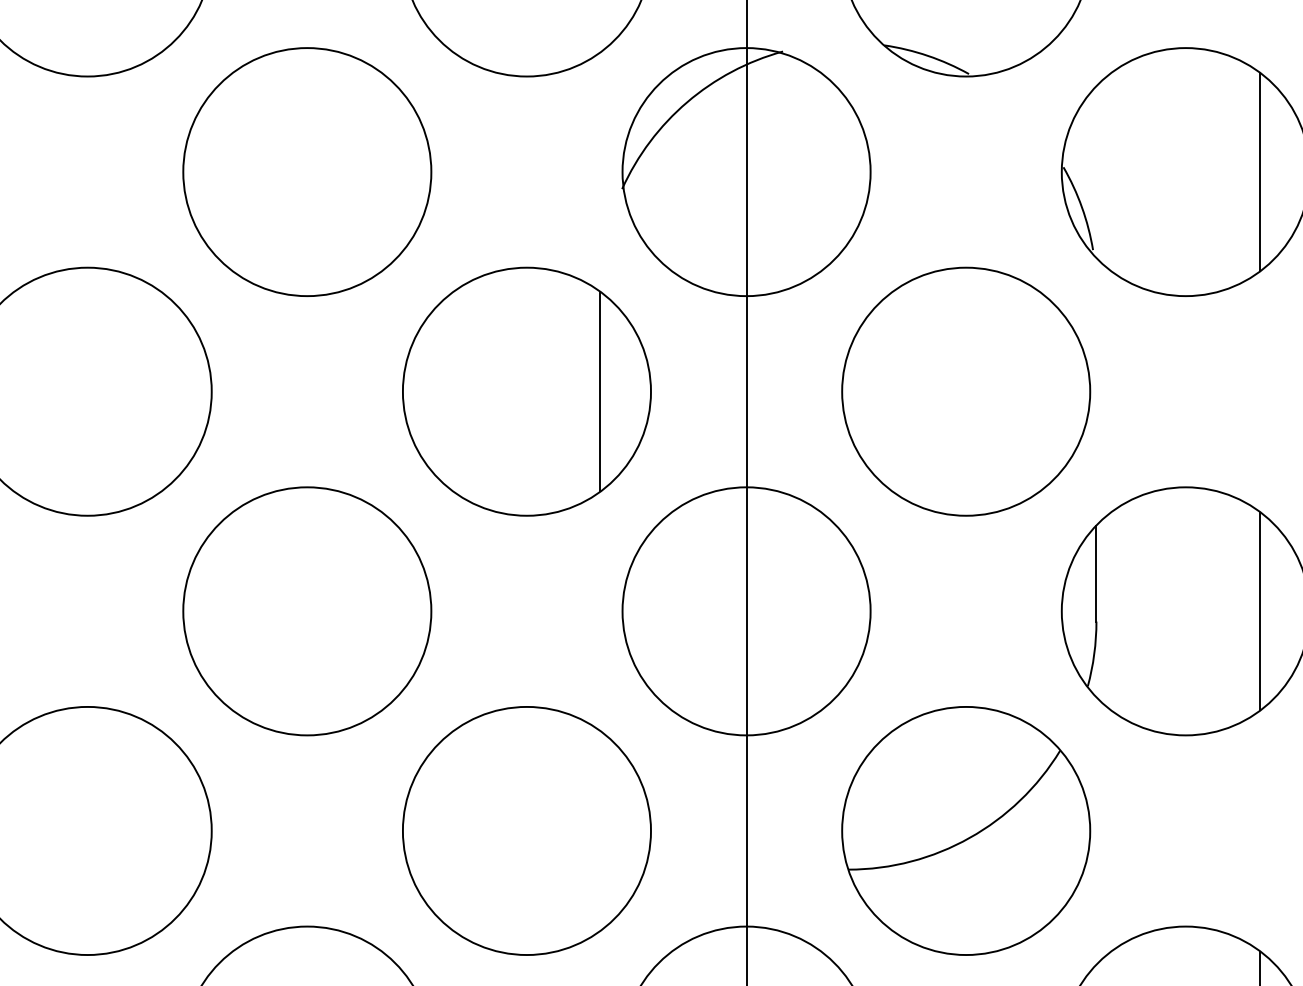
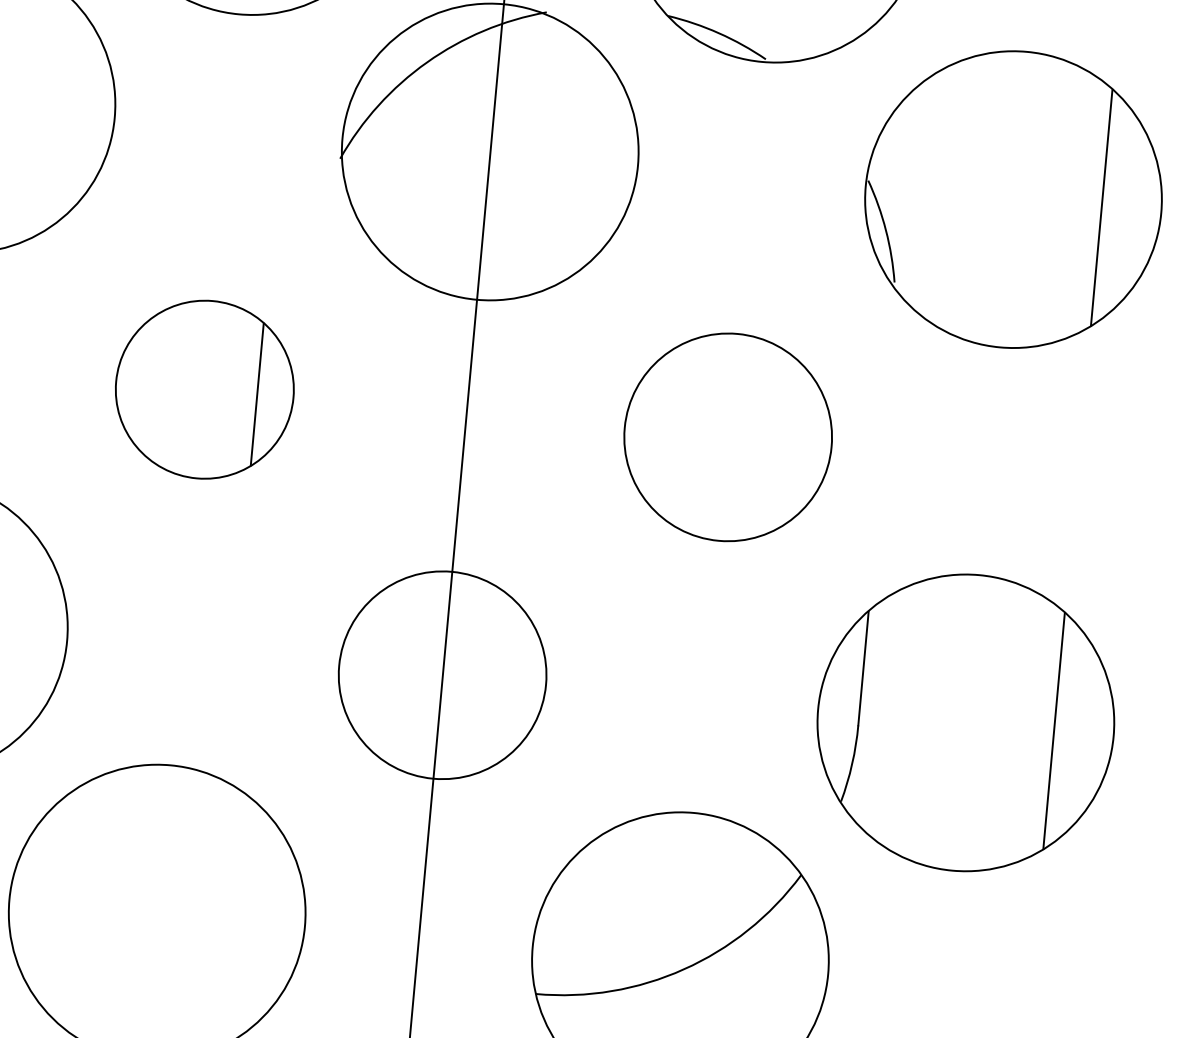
part: (526, 391) -> (204, 389), size x0.6
circle: (966, 391) -> (728, 437), size x0.7
circle: (746, 611) -> (442, 675), size x0.7

